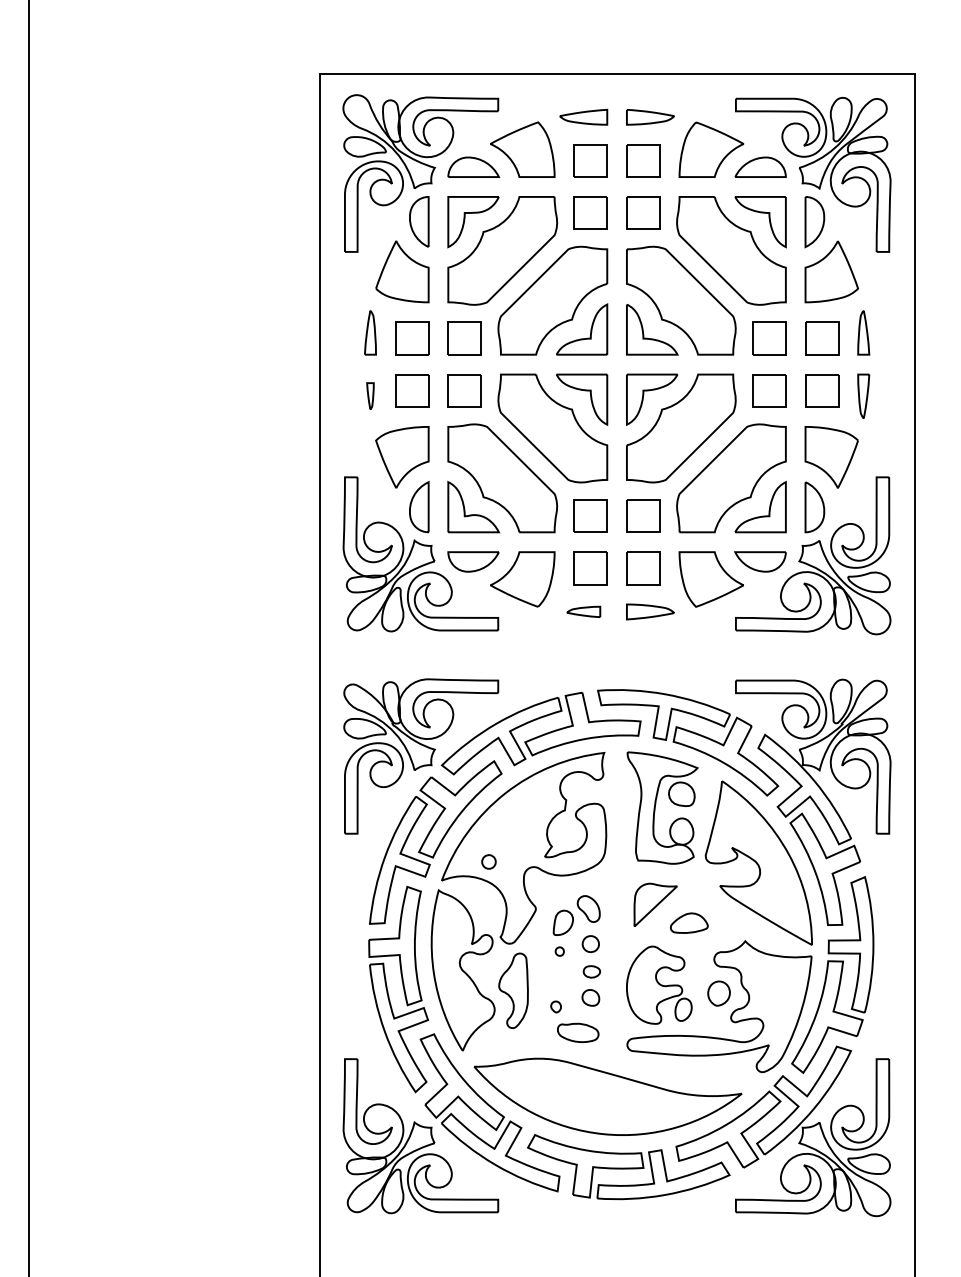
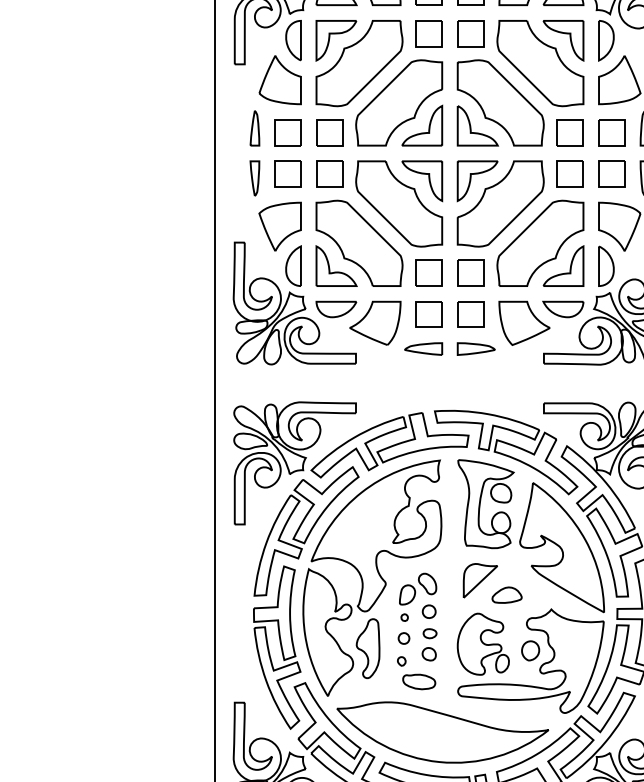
part: (370, 395) -> (254, 177), size x1.67
part: (583, 611) -> (423, 348), size x1.43
part: (488, 861) -> (403, 638), moved

